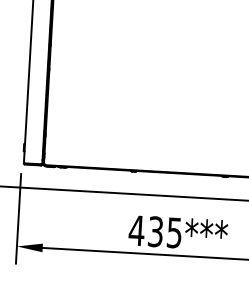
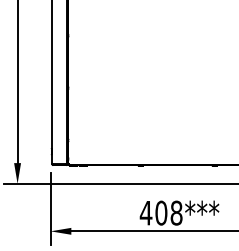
text: (164, 231) -> (168, 212), 435*** -> 408***

